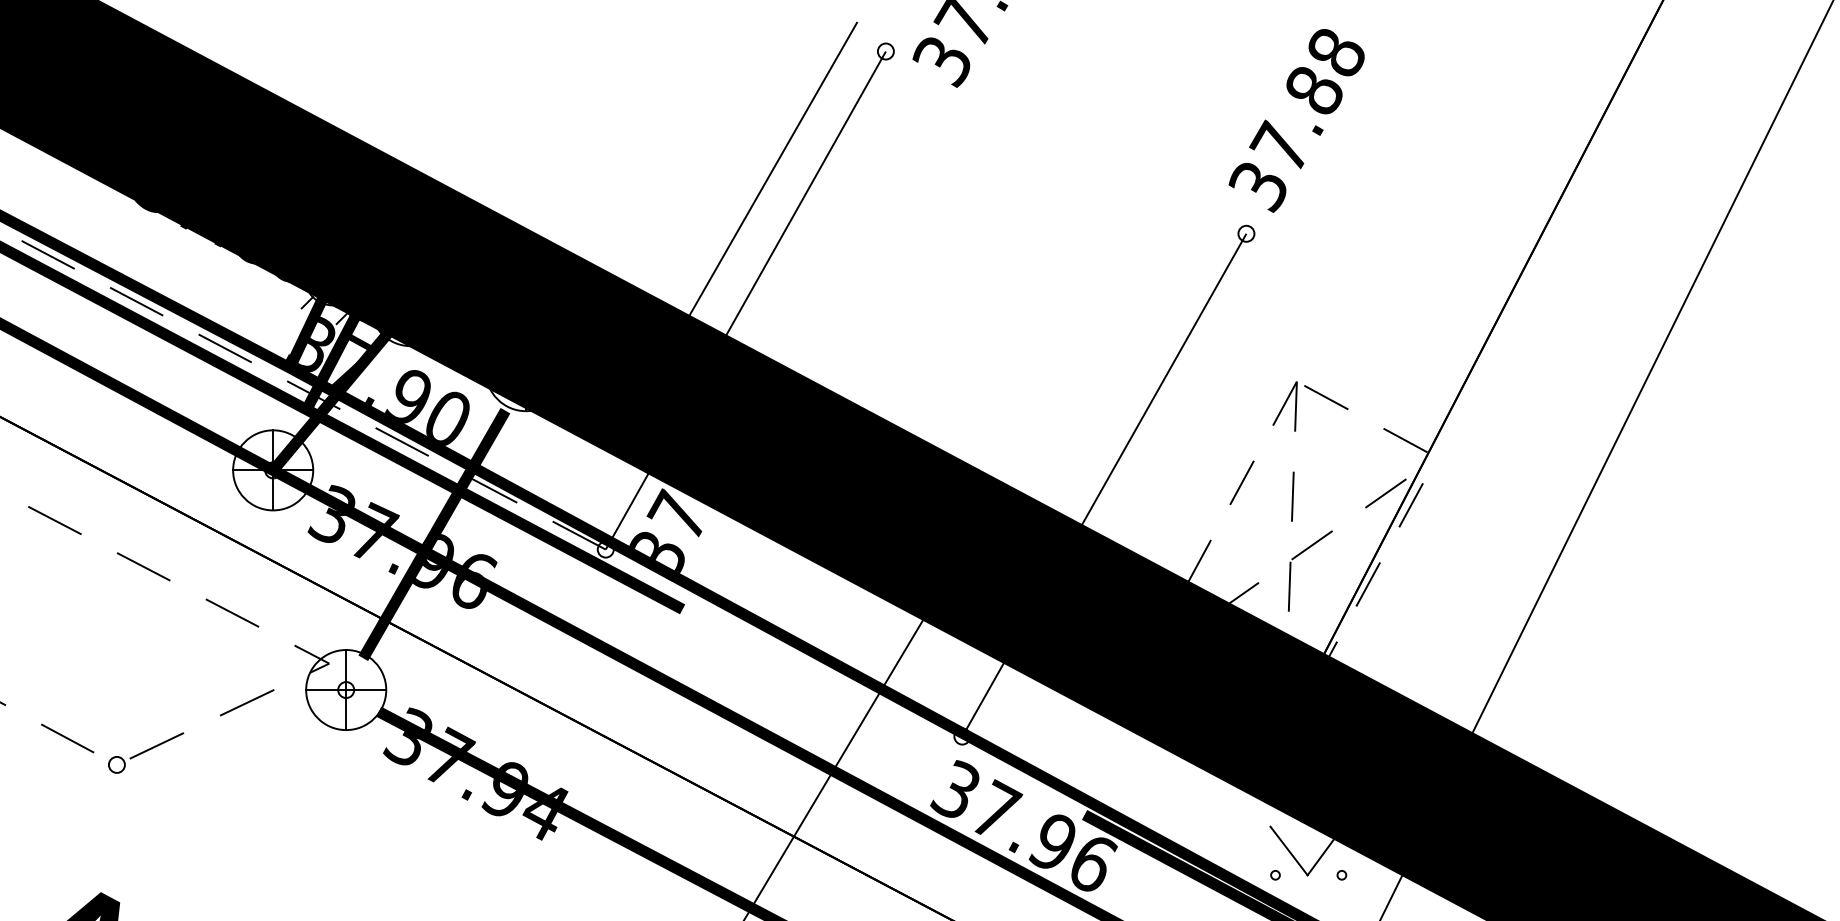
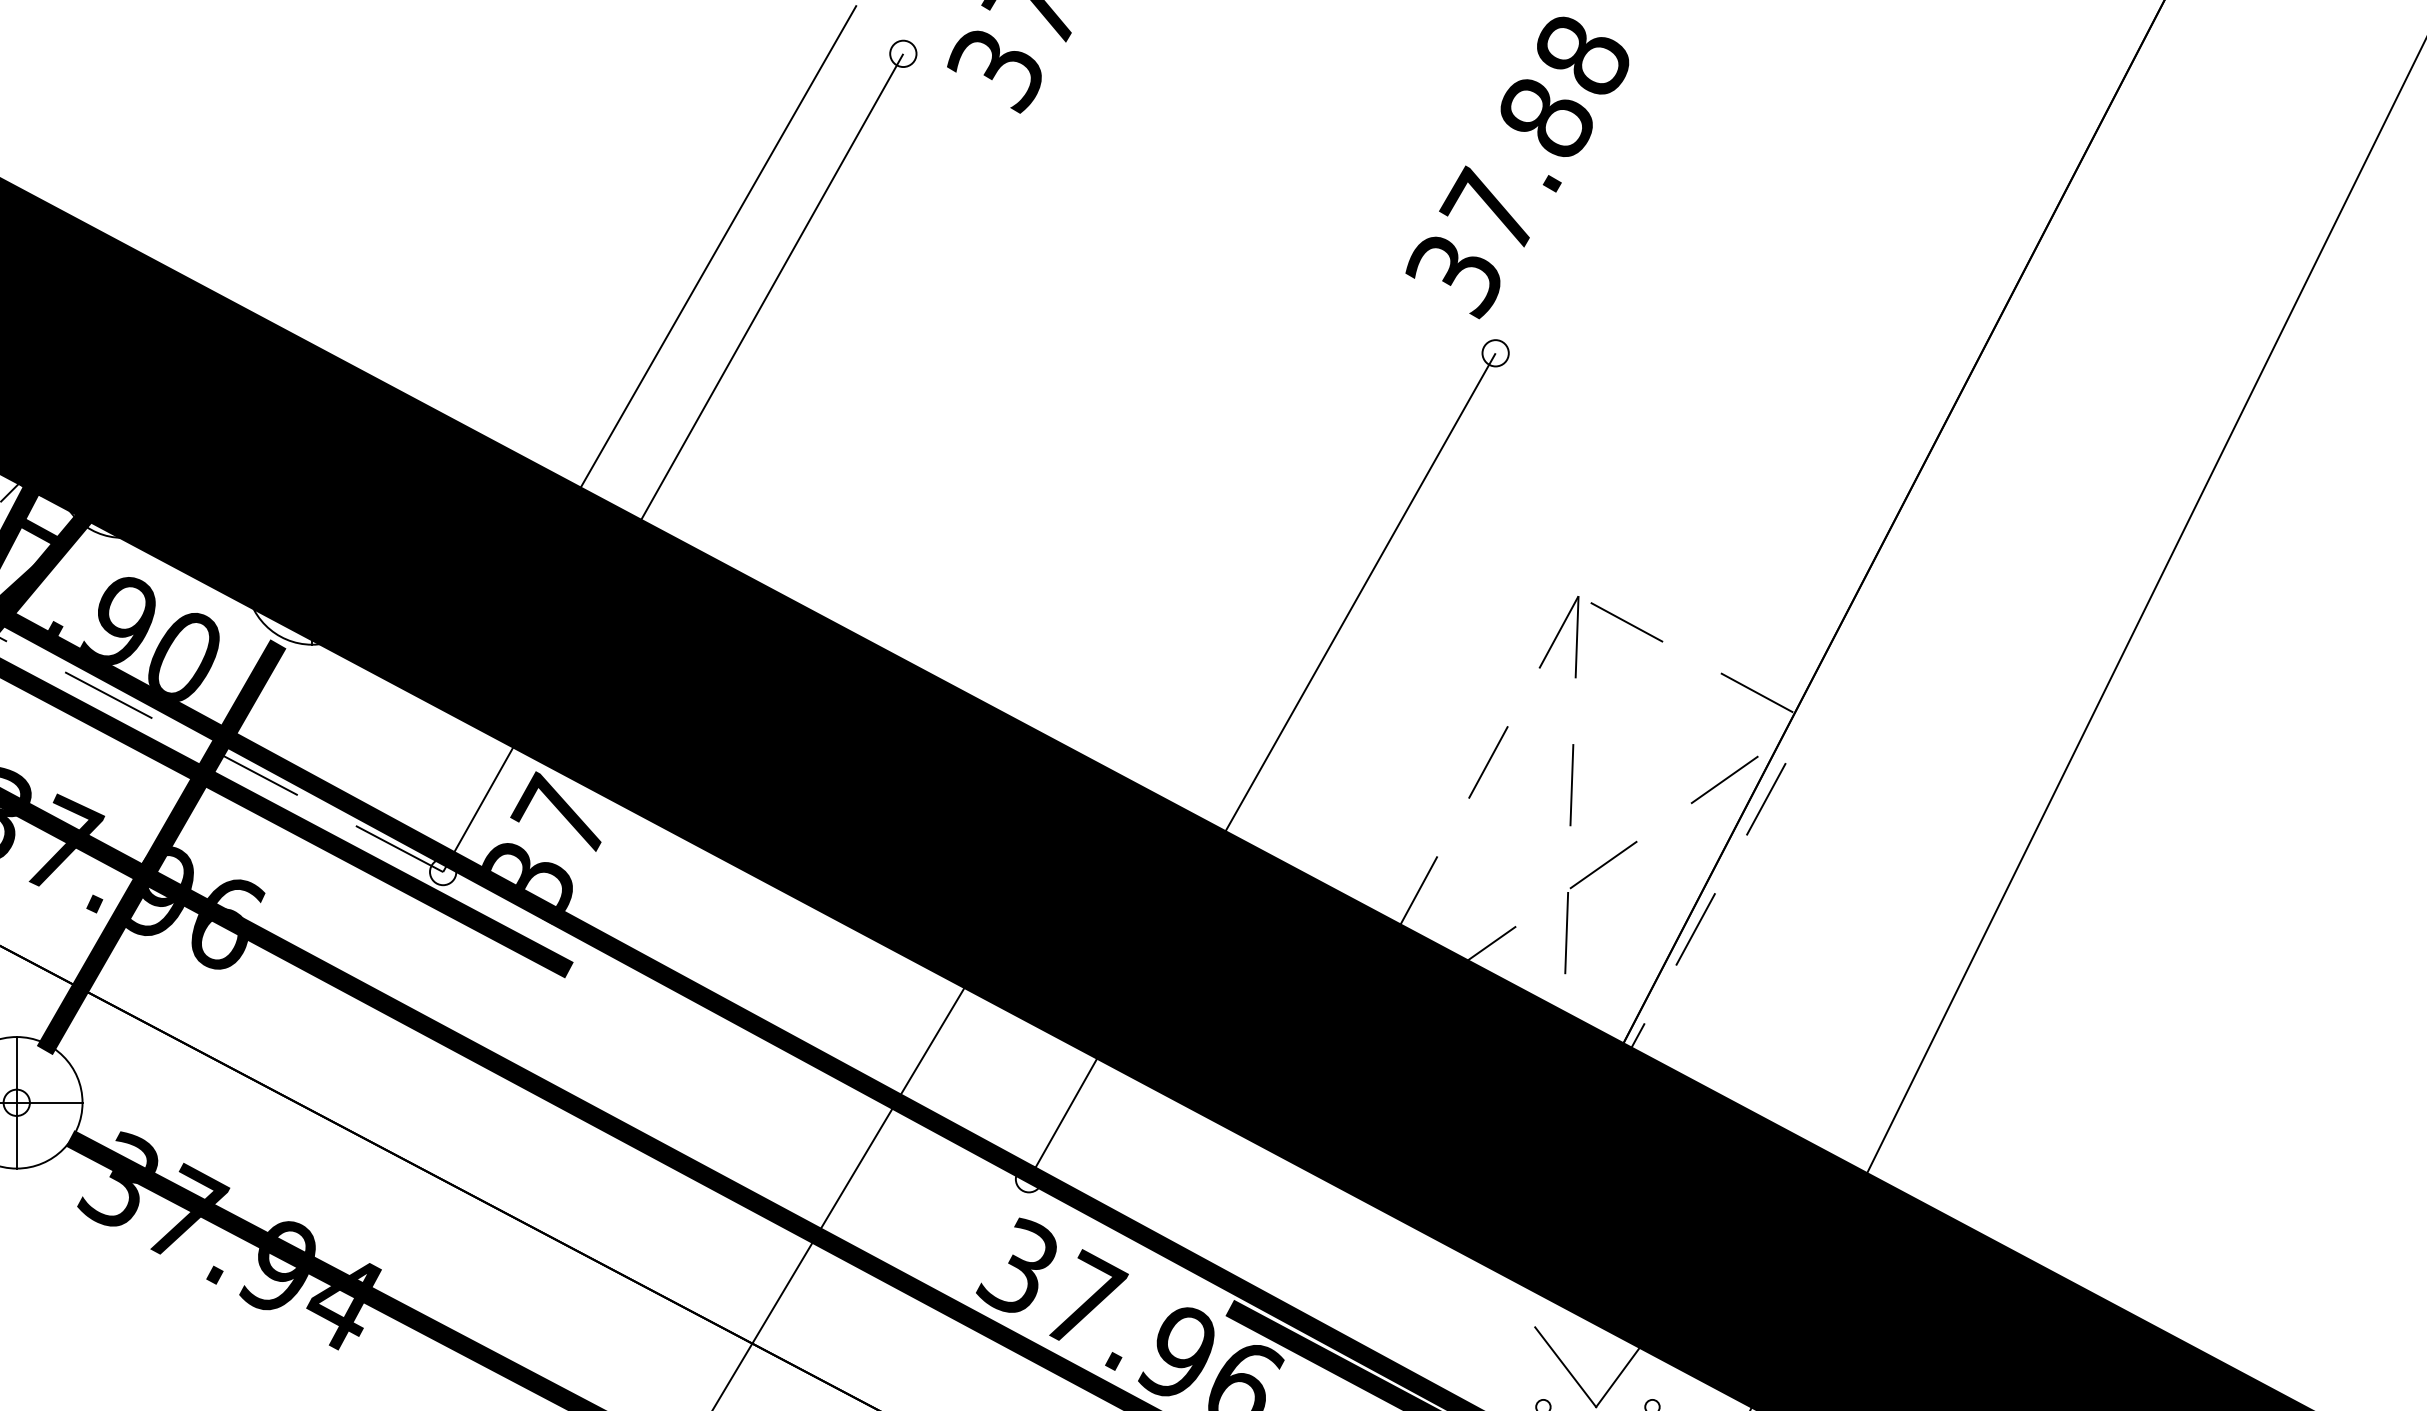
text: (1296, 120) -> (1517, 167), moved

